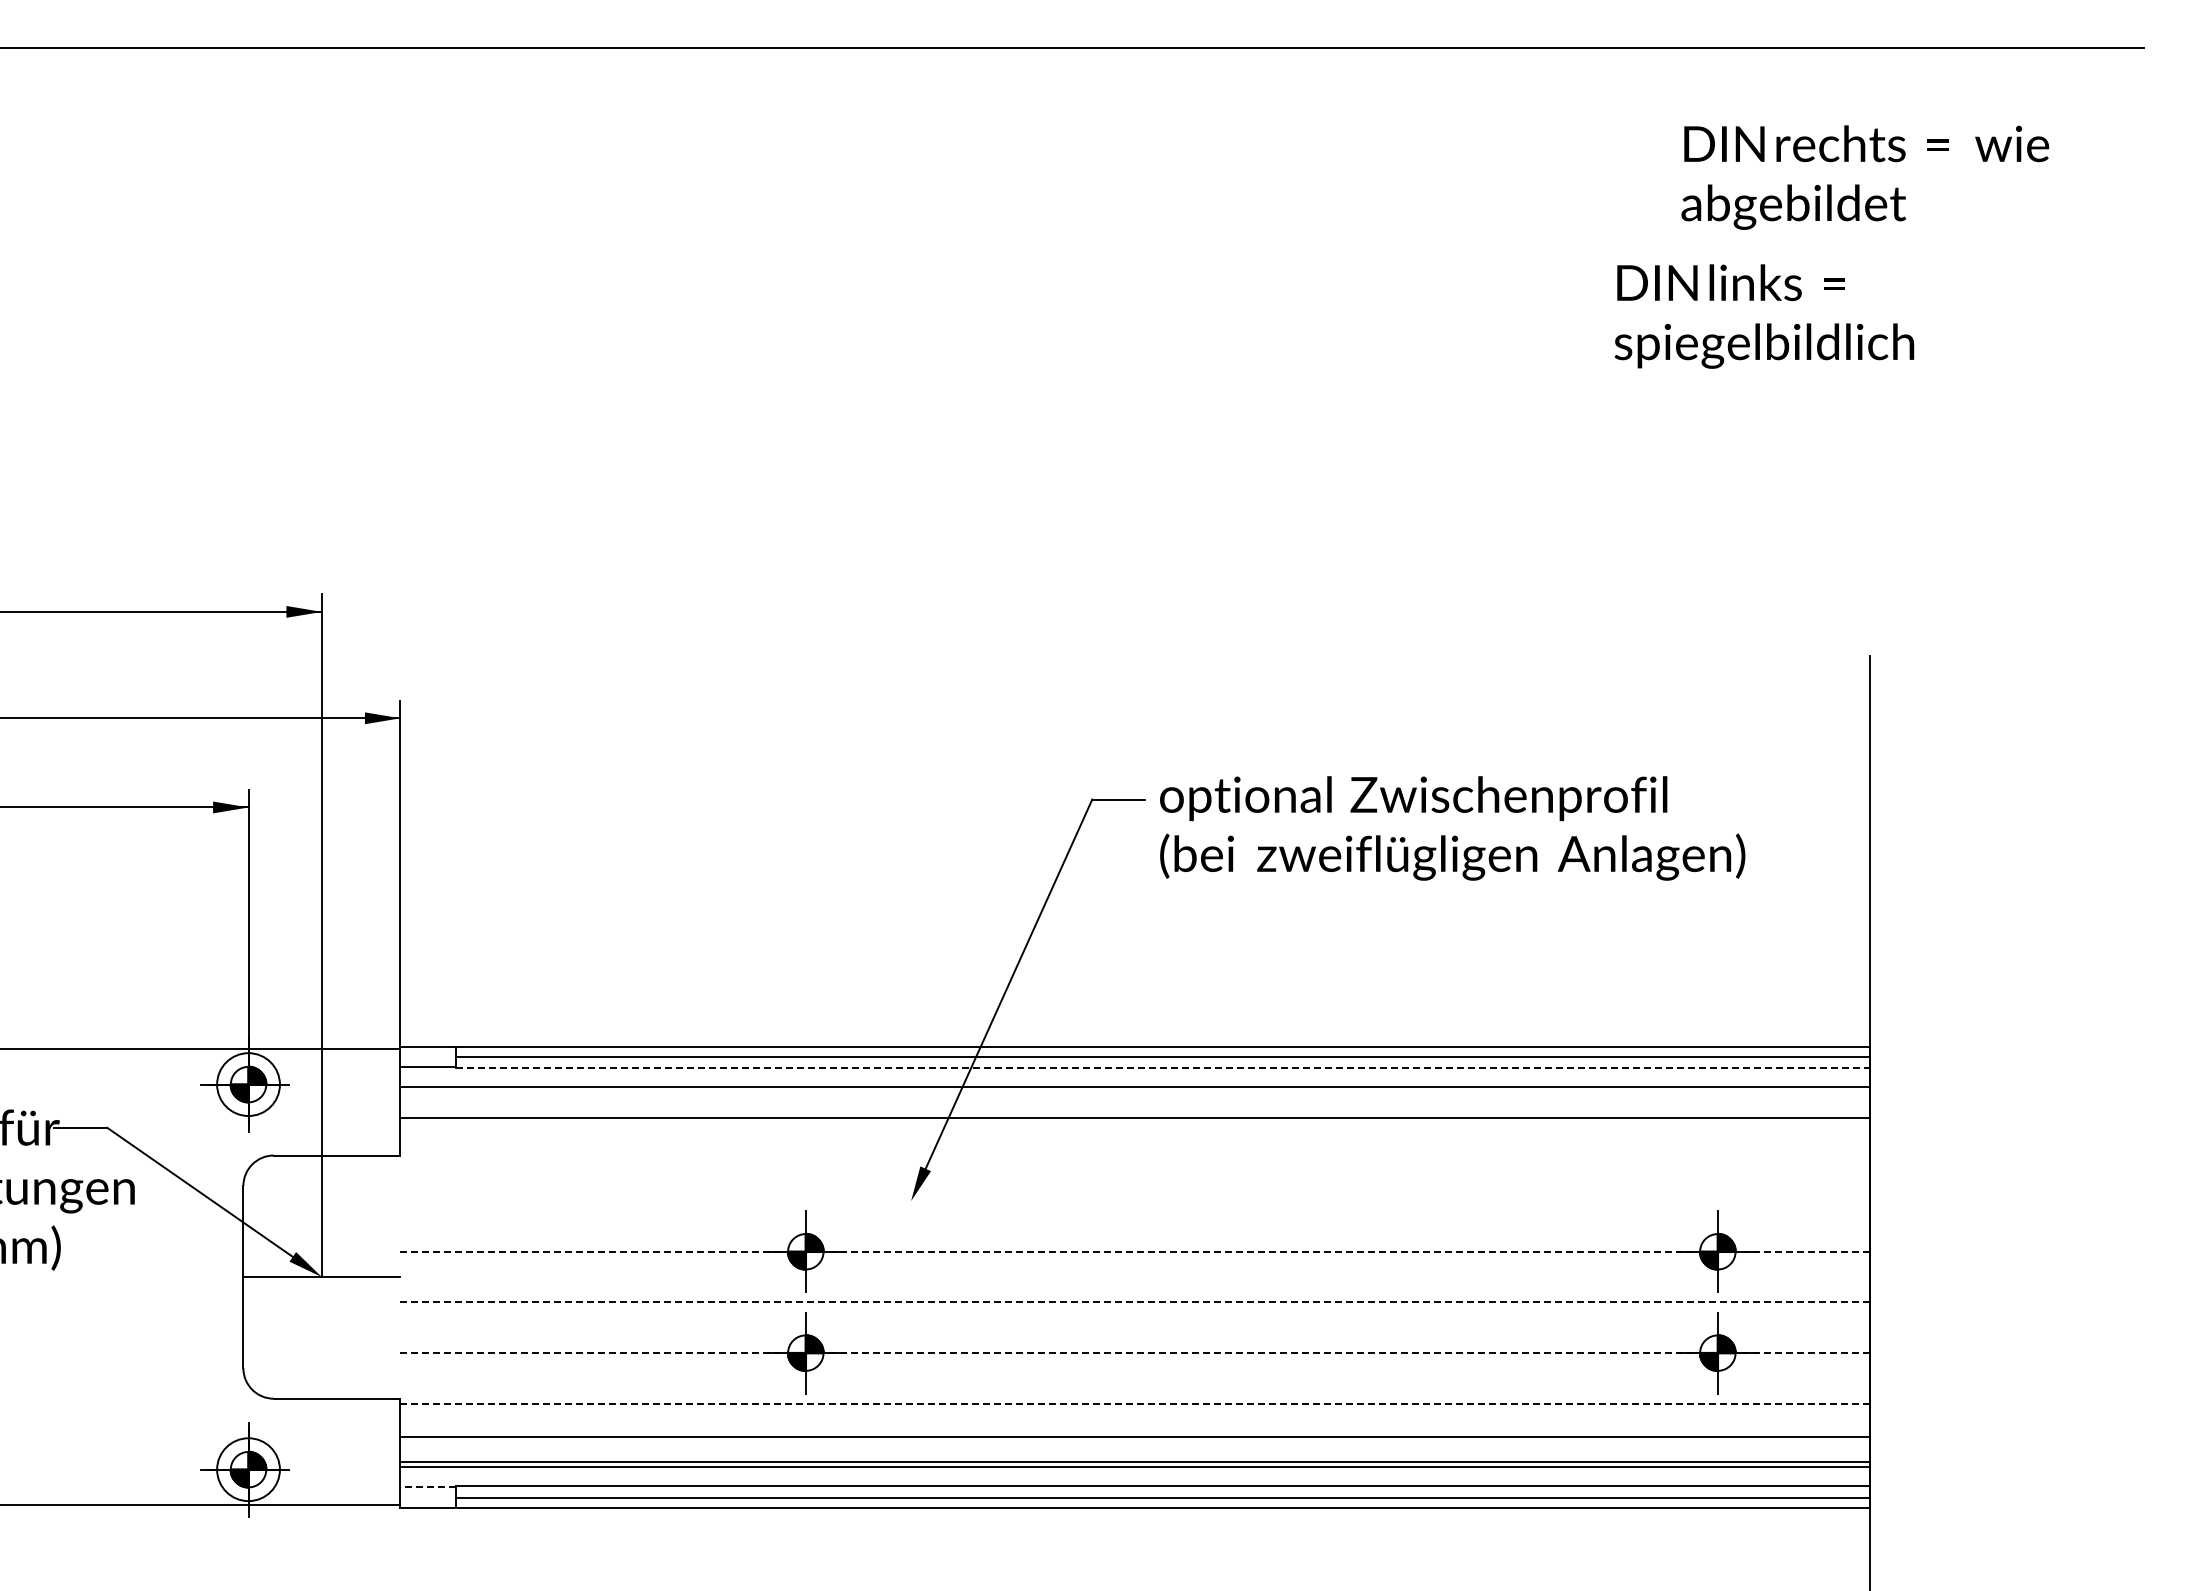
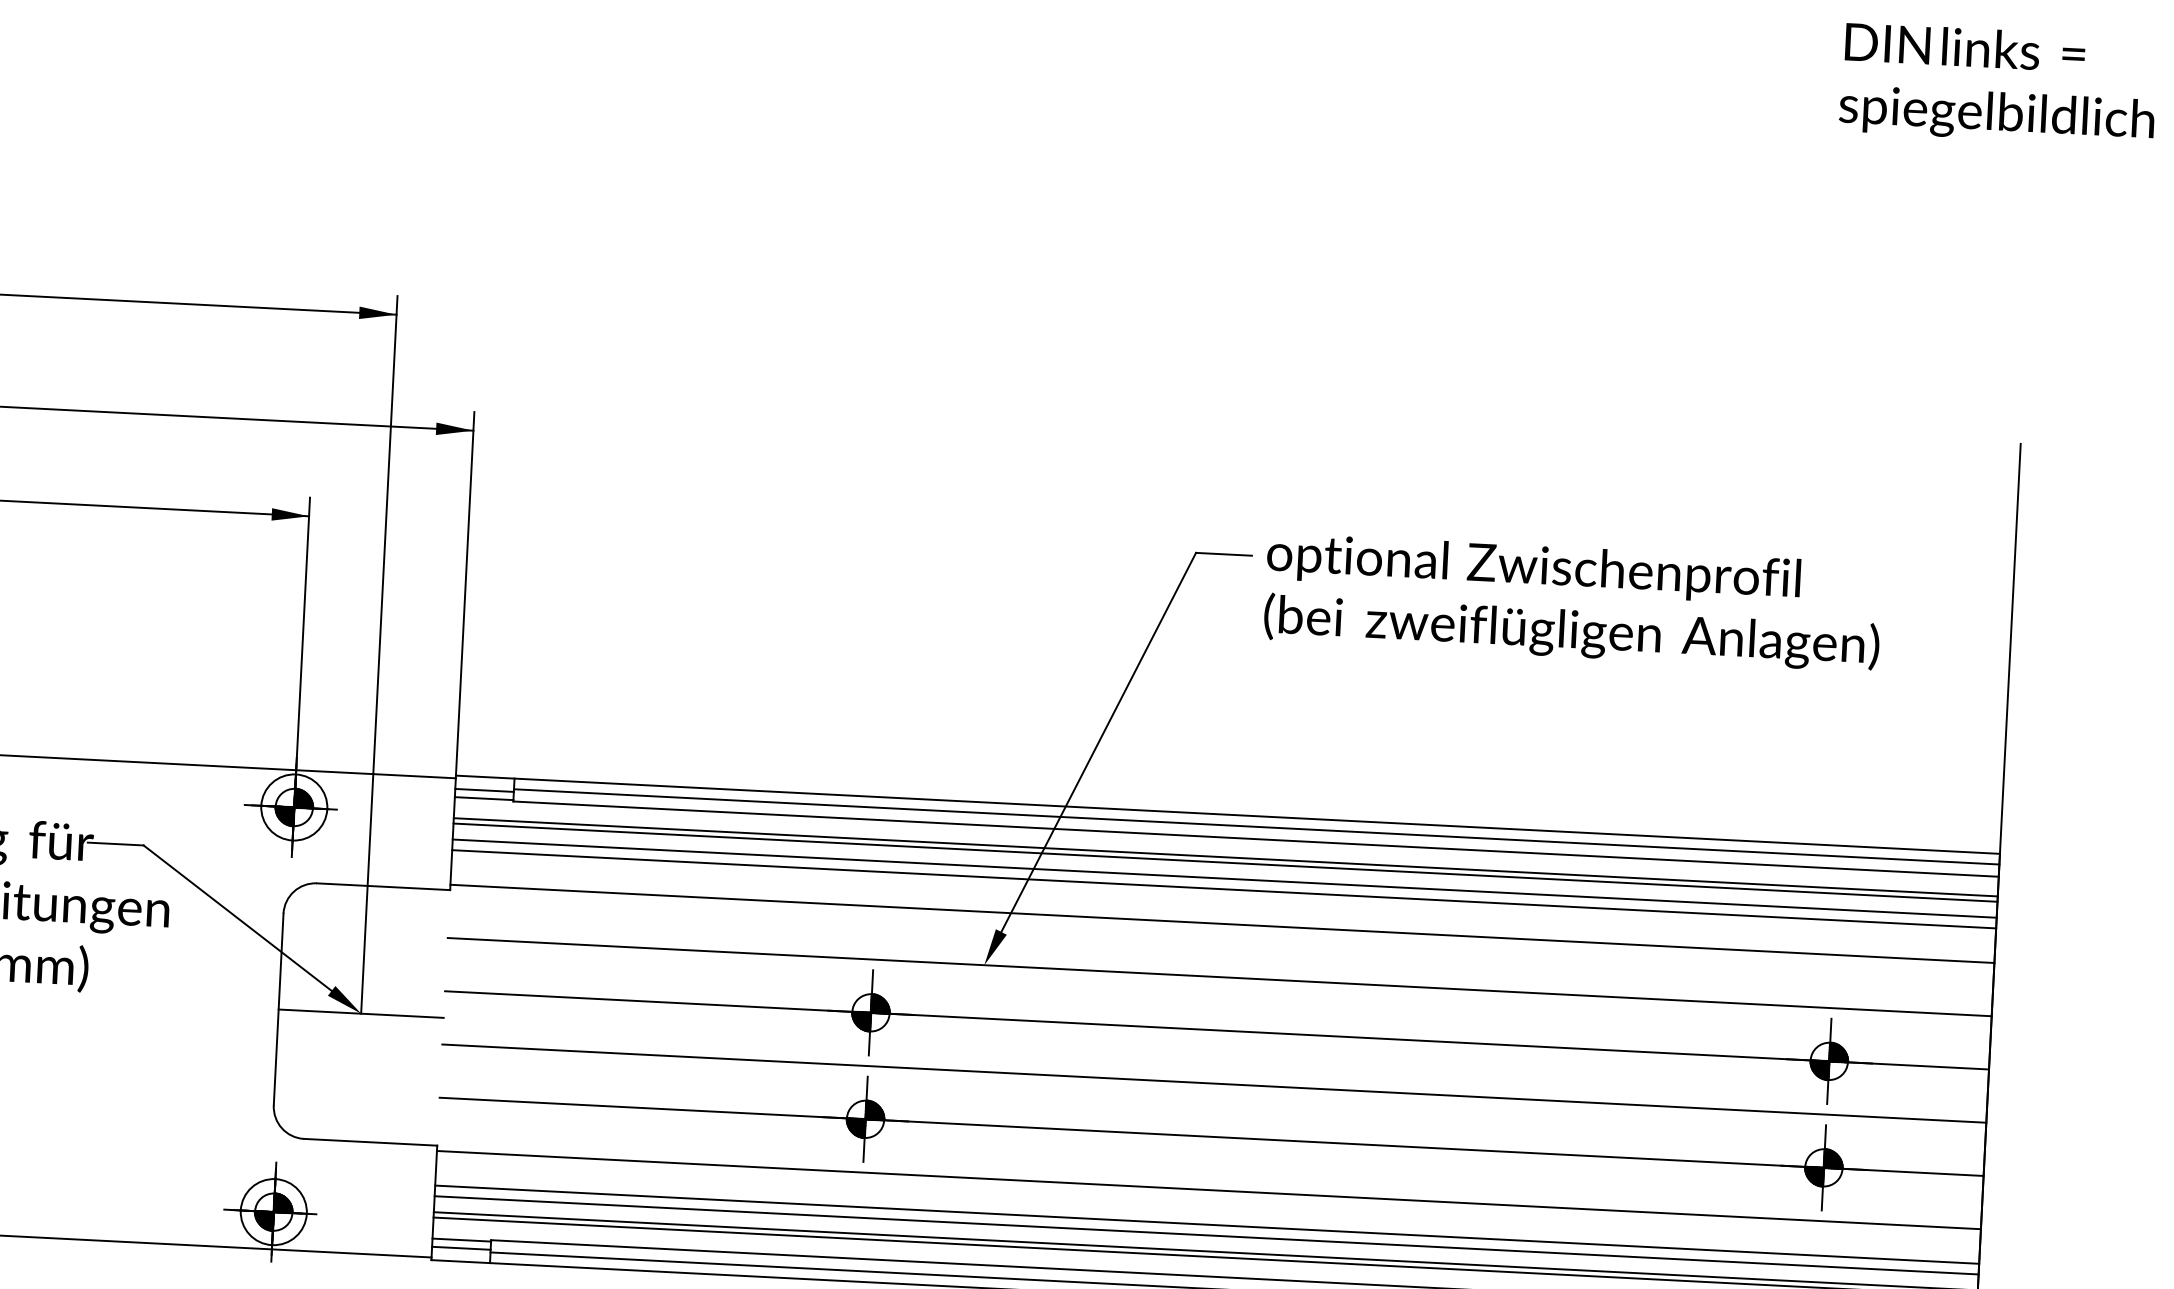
text: (1764, 316) -> (1998, 84), moved
line: (428, 1059) -> (484, 790), added
line: (1163, 1068) -> (1256, 839), dashed -> solid
line: (1134, 1092) -> (1224, 862), added
line: (1134, 1107) -> (1224, 878), added
line: (1134, 1150) -> (1221, 923), added
line: (1134, 1201) -> (1219, 977), added
line: (1135, 1251) -> (1217, 1030), dashed -> solid
line: (1135, 1302) -> (1214, 1083), dashed -> solid
line: (1135, 1353) -> (1211, 1137), dashed -> solid
line: (1135, 1403) -> (1209, 1189), dashed -> solid
line: (1134, 1446) -> (1205, 1234), added
line: (428, 1487) -> (461, 1240), dashed -> solid
line: (428, 1495) -> (461, 1248), added

